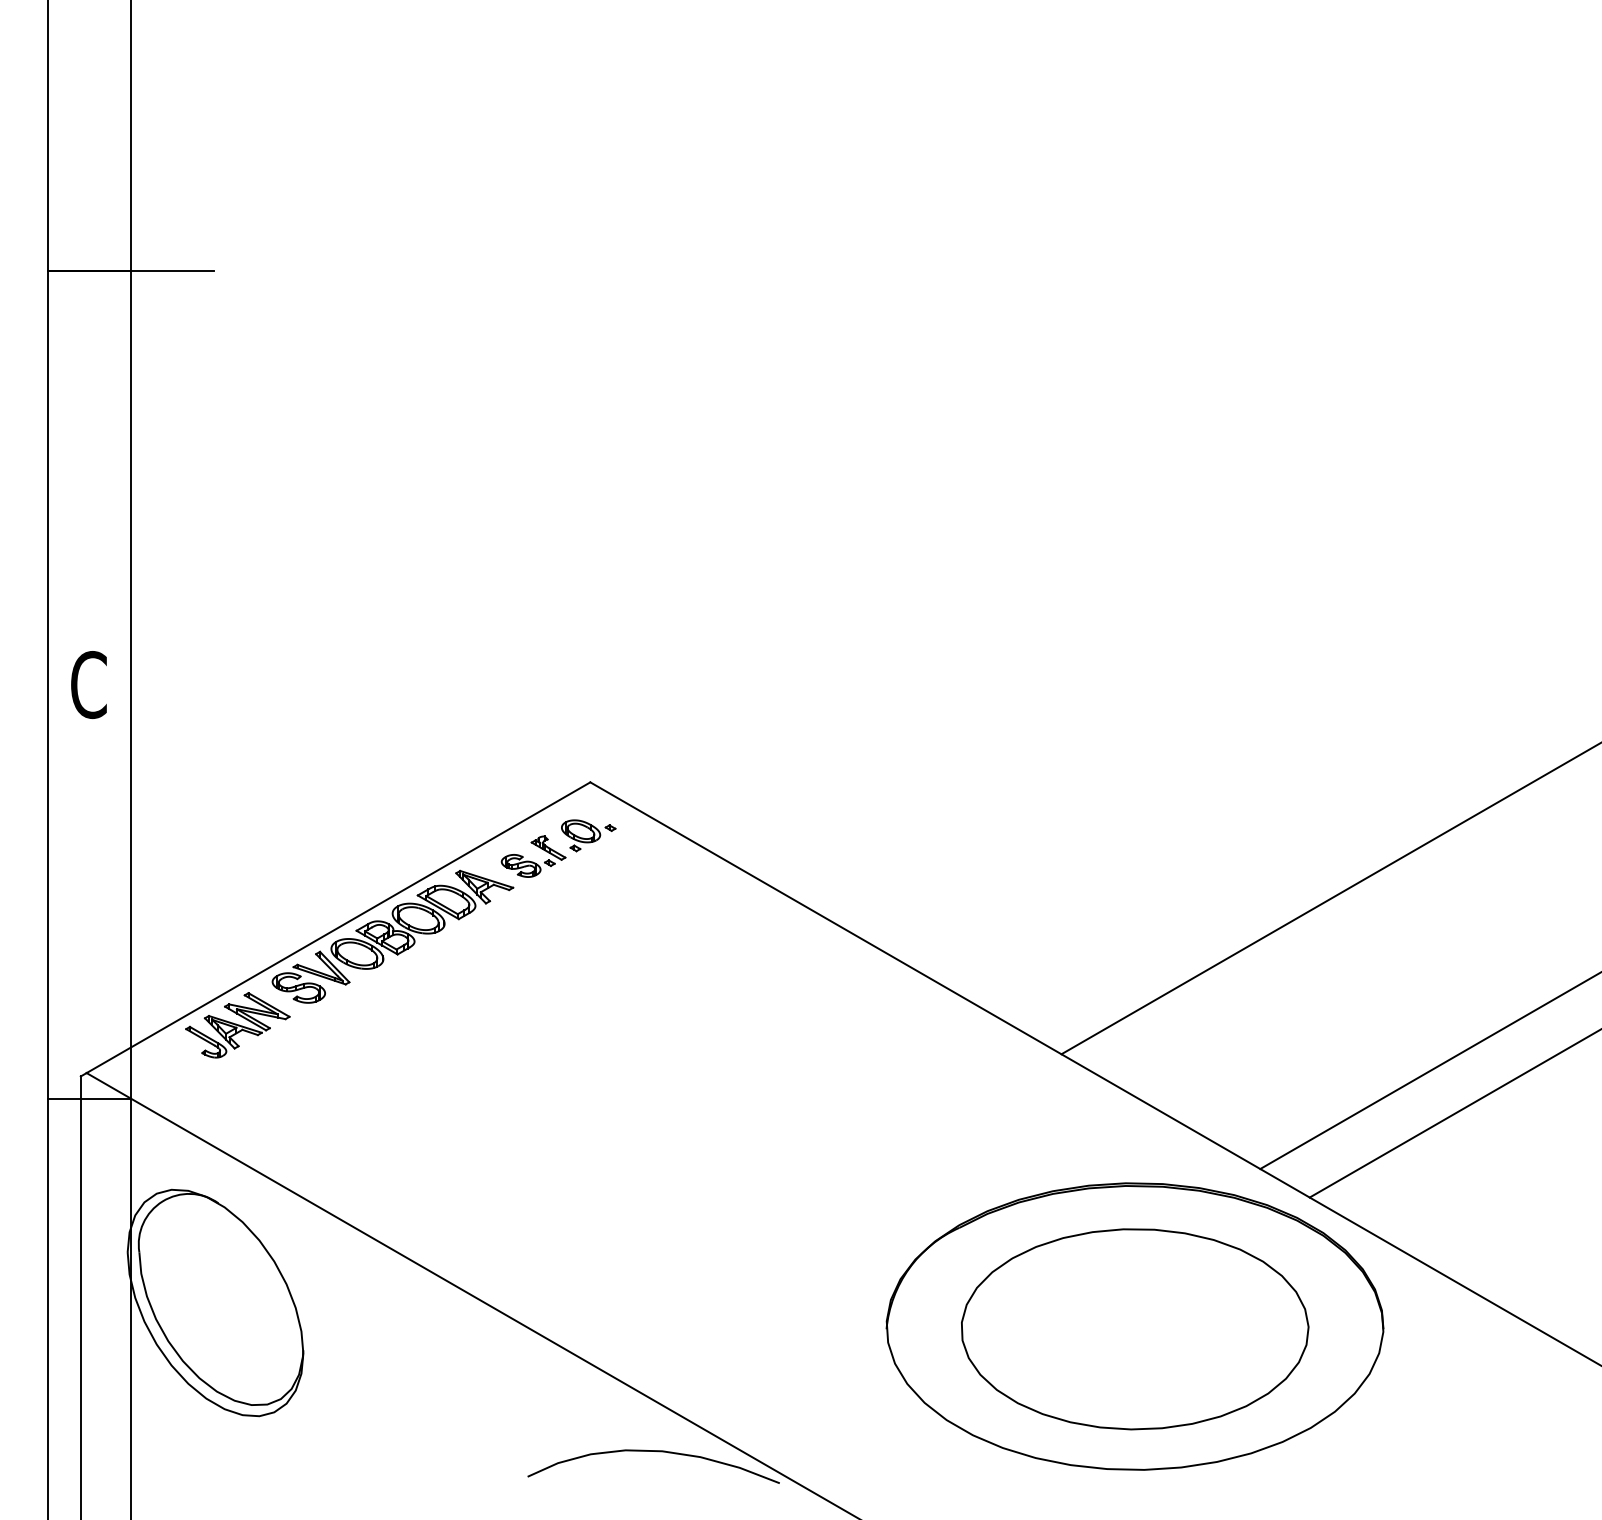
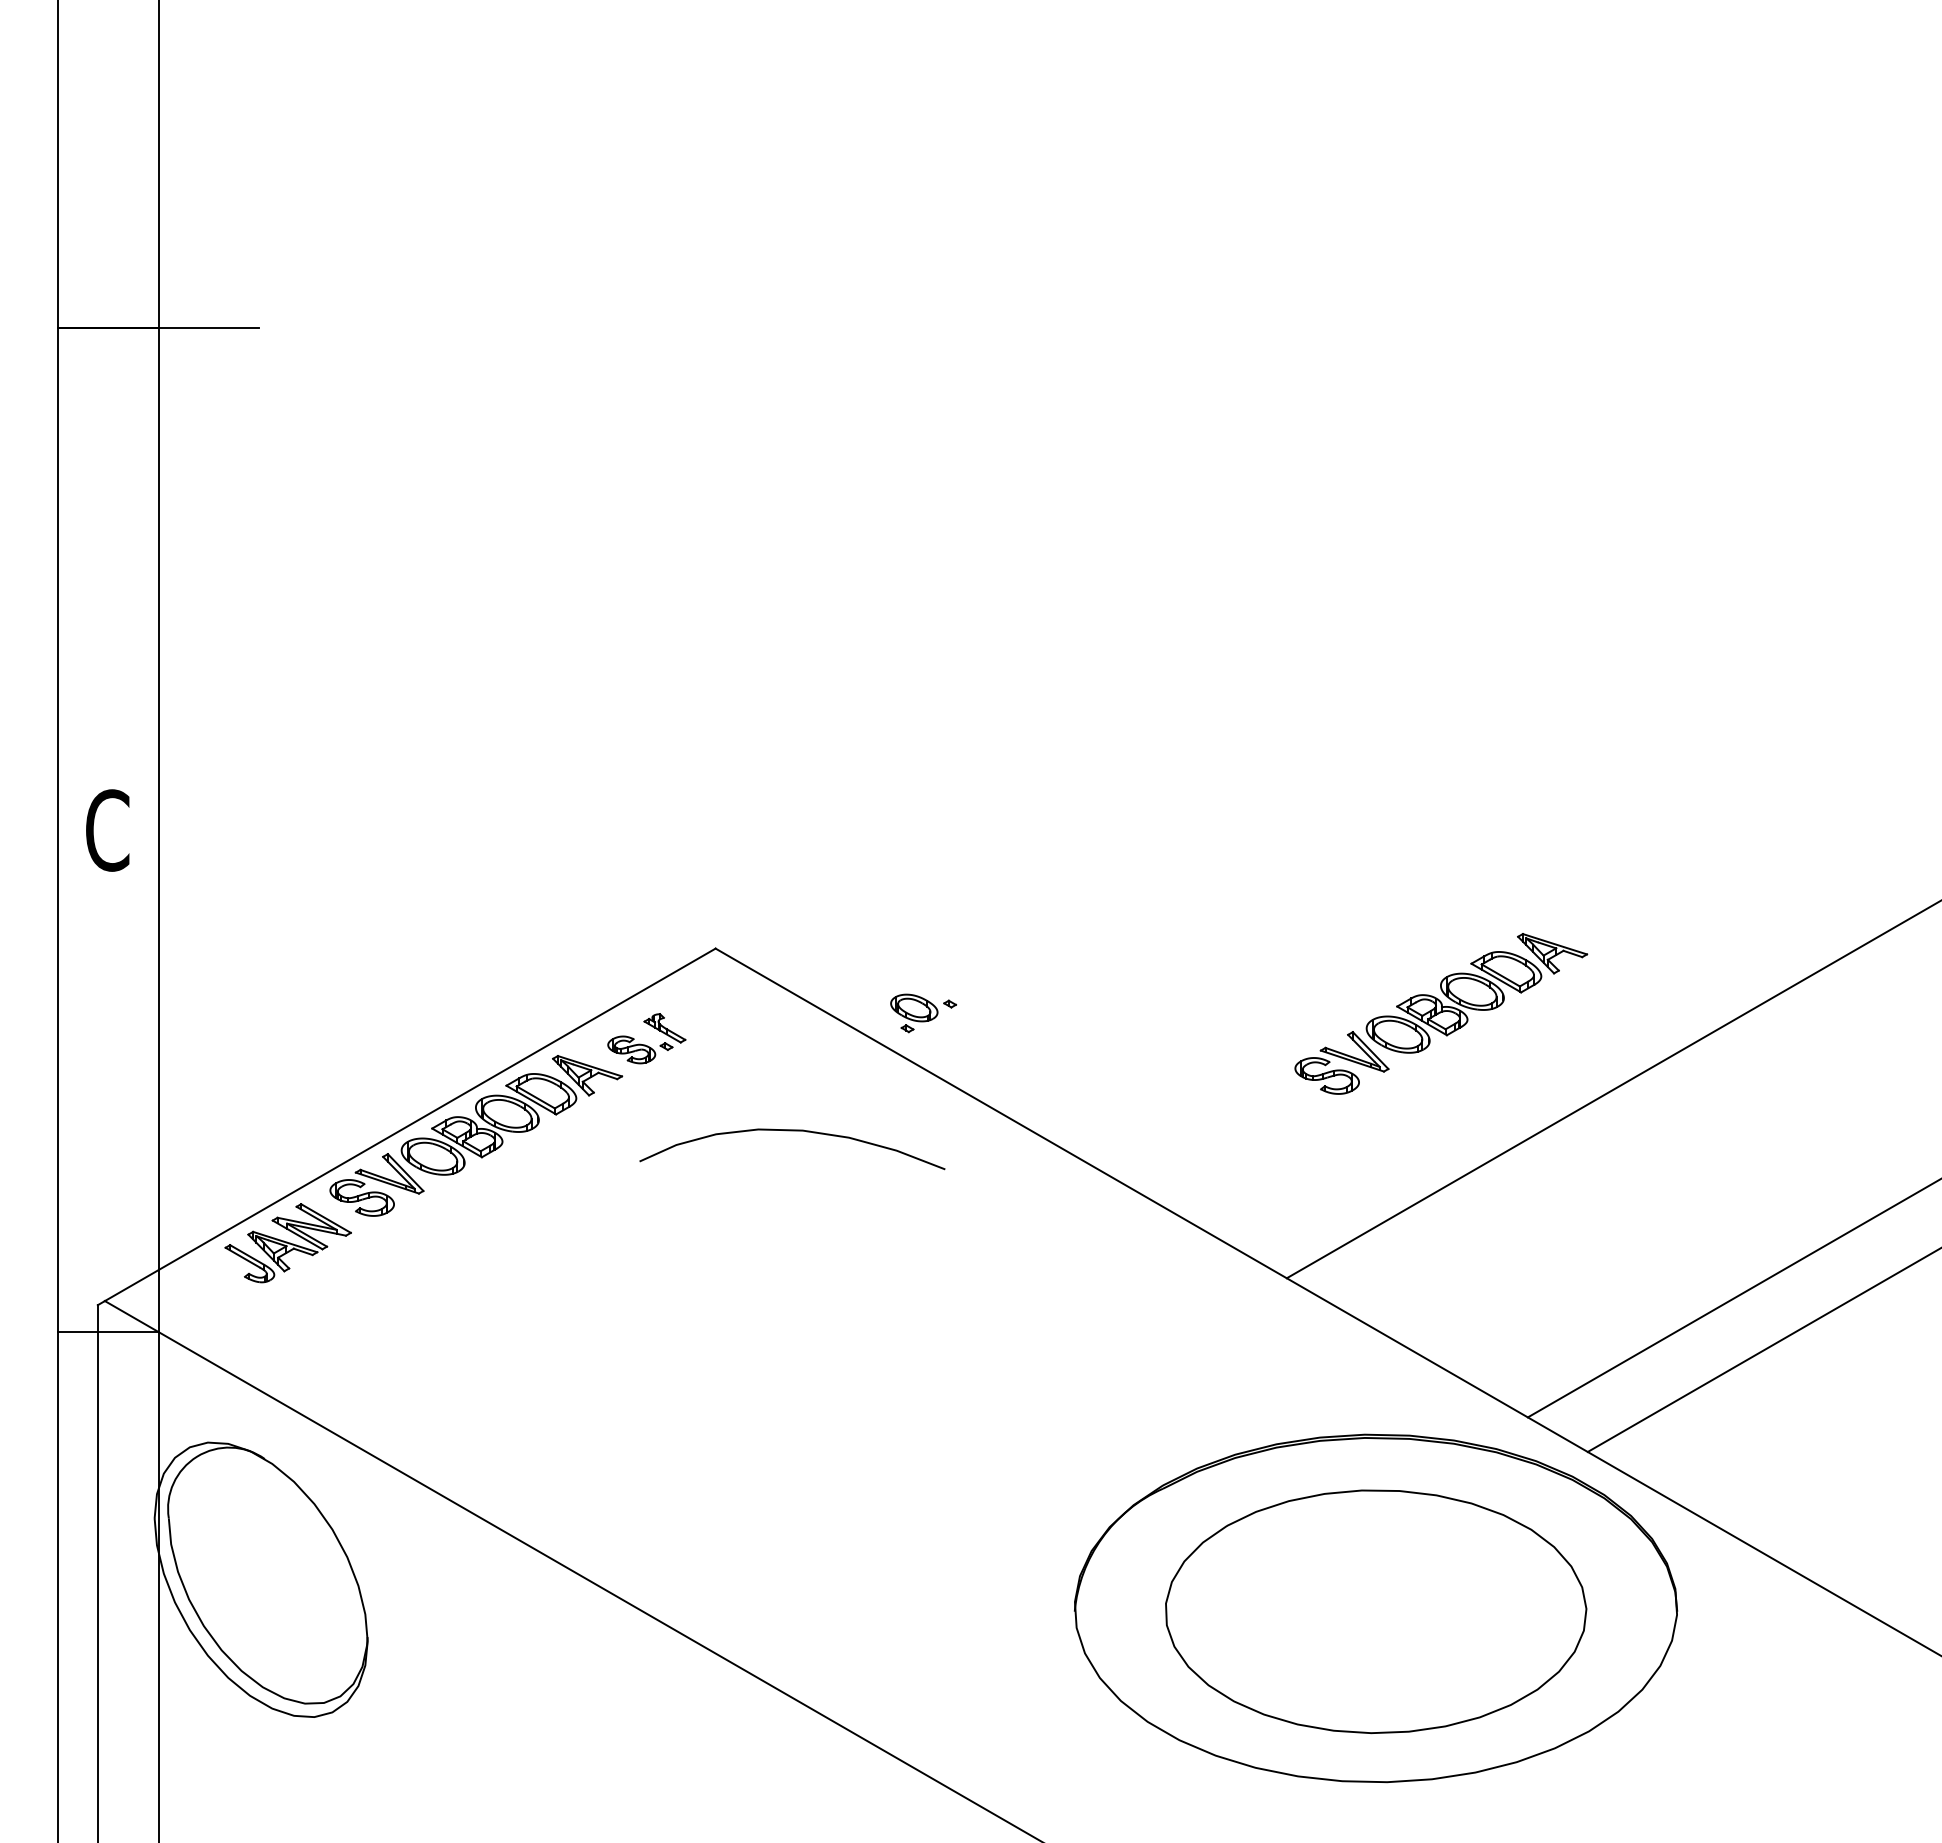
part: (588, 835) -> (923, 1013), moved
part: (1189, 835) -> (1441, 1013), added
curve: (653, 1452) -> (792, 1131), moved

